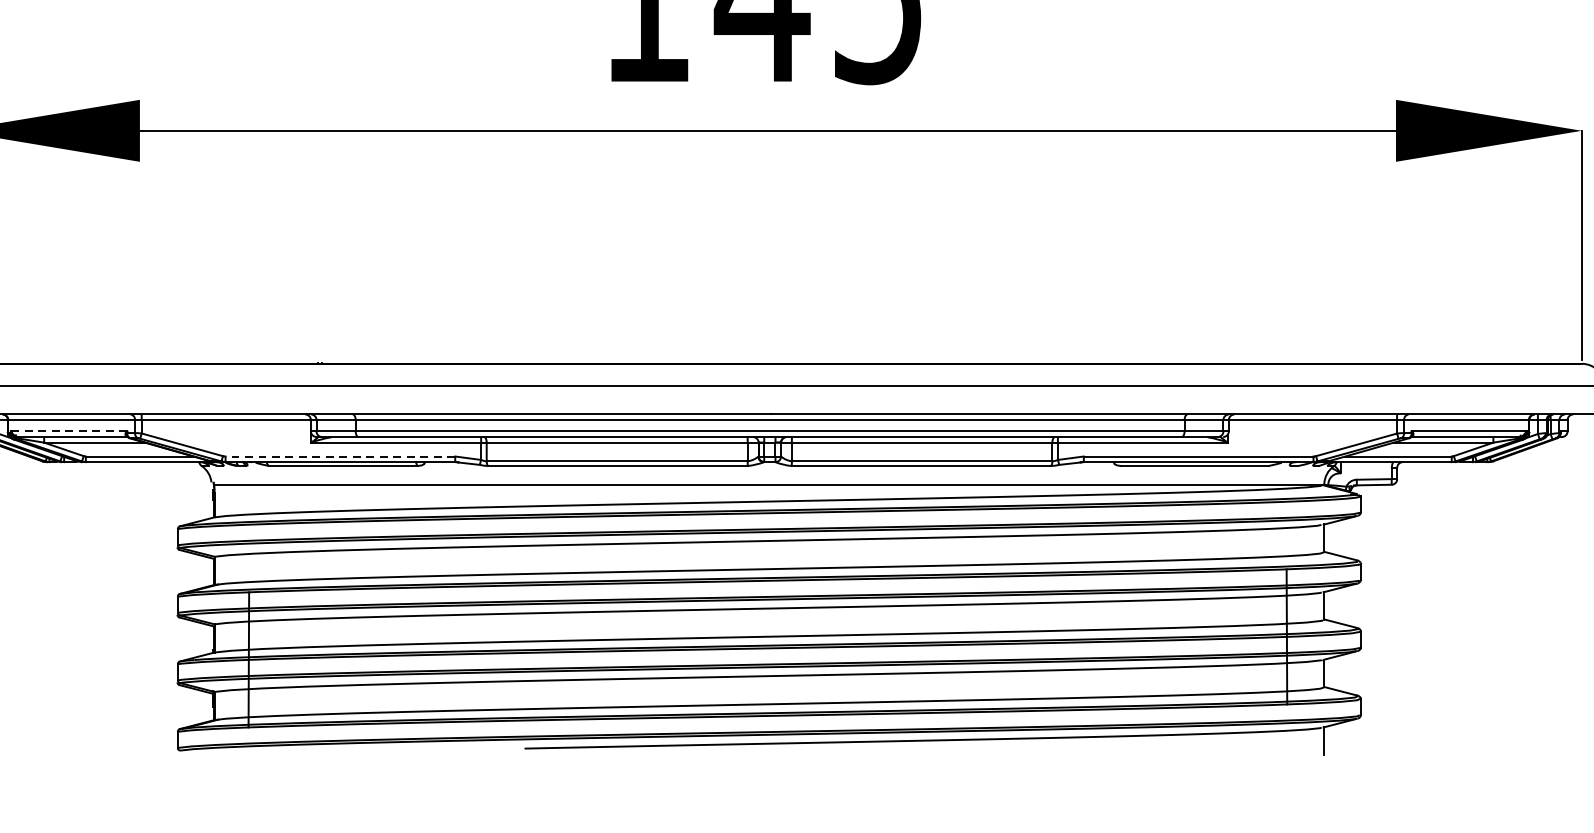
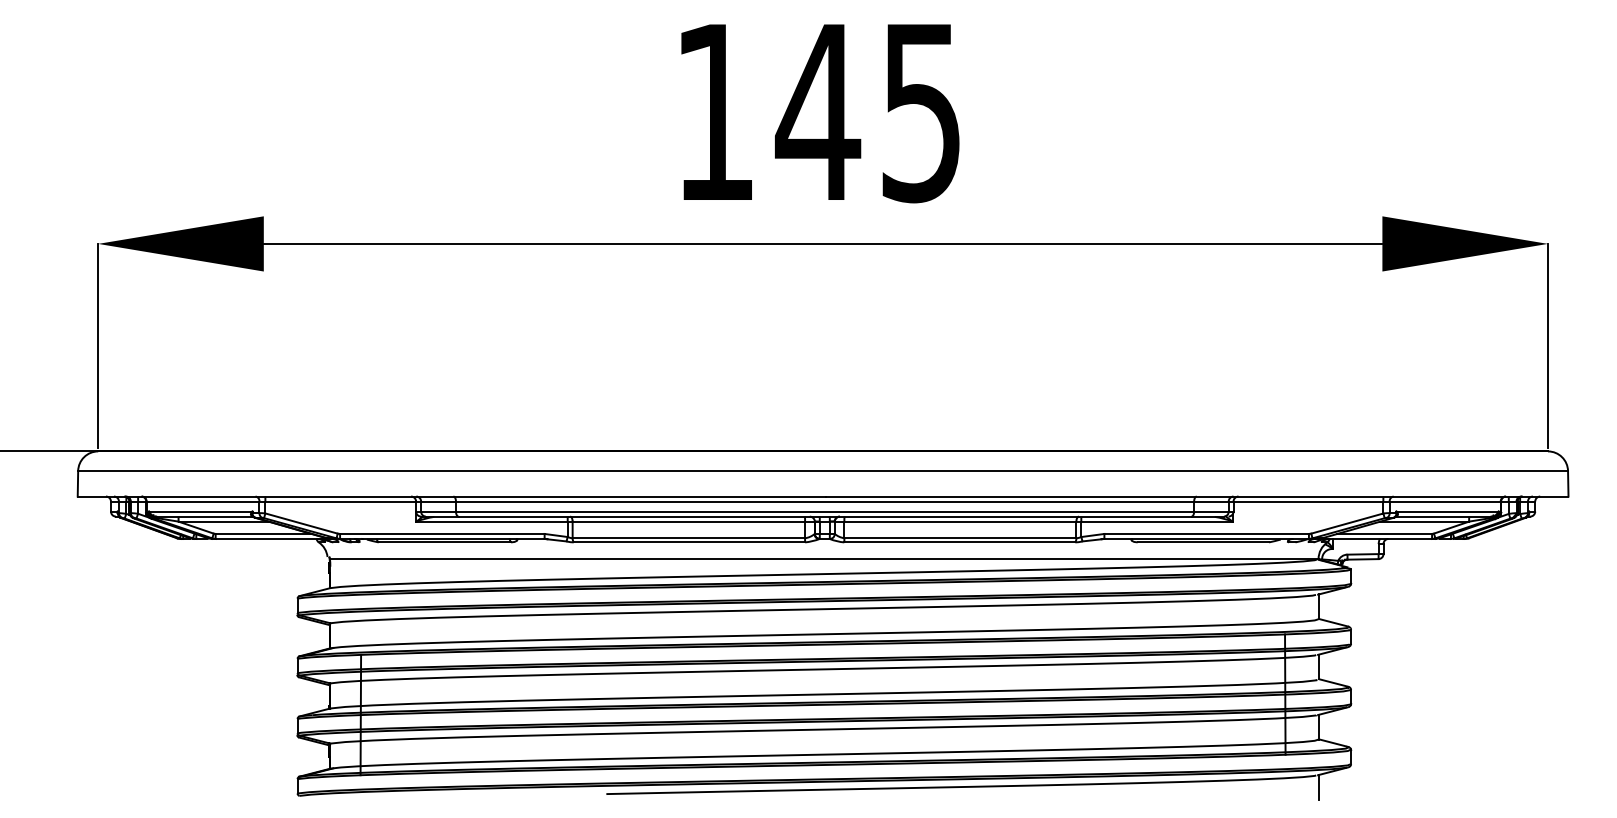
line: (68, 431) -> (200, 511), dashed -> solid
line: (339, 455) -> (441, 533), dashed -> solid

